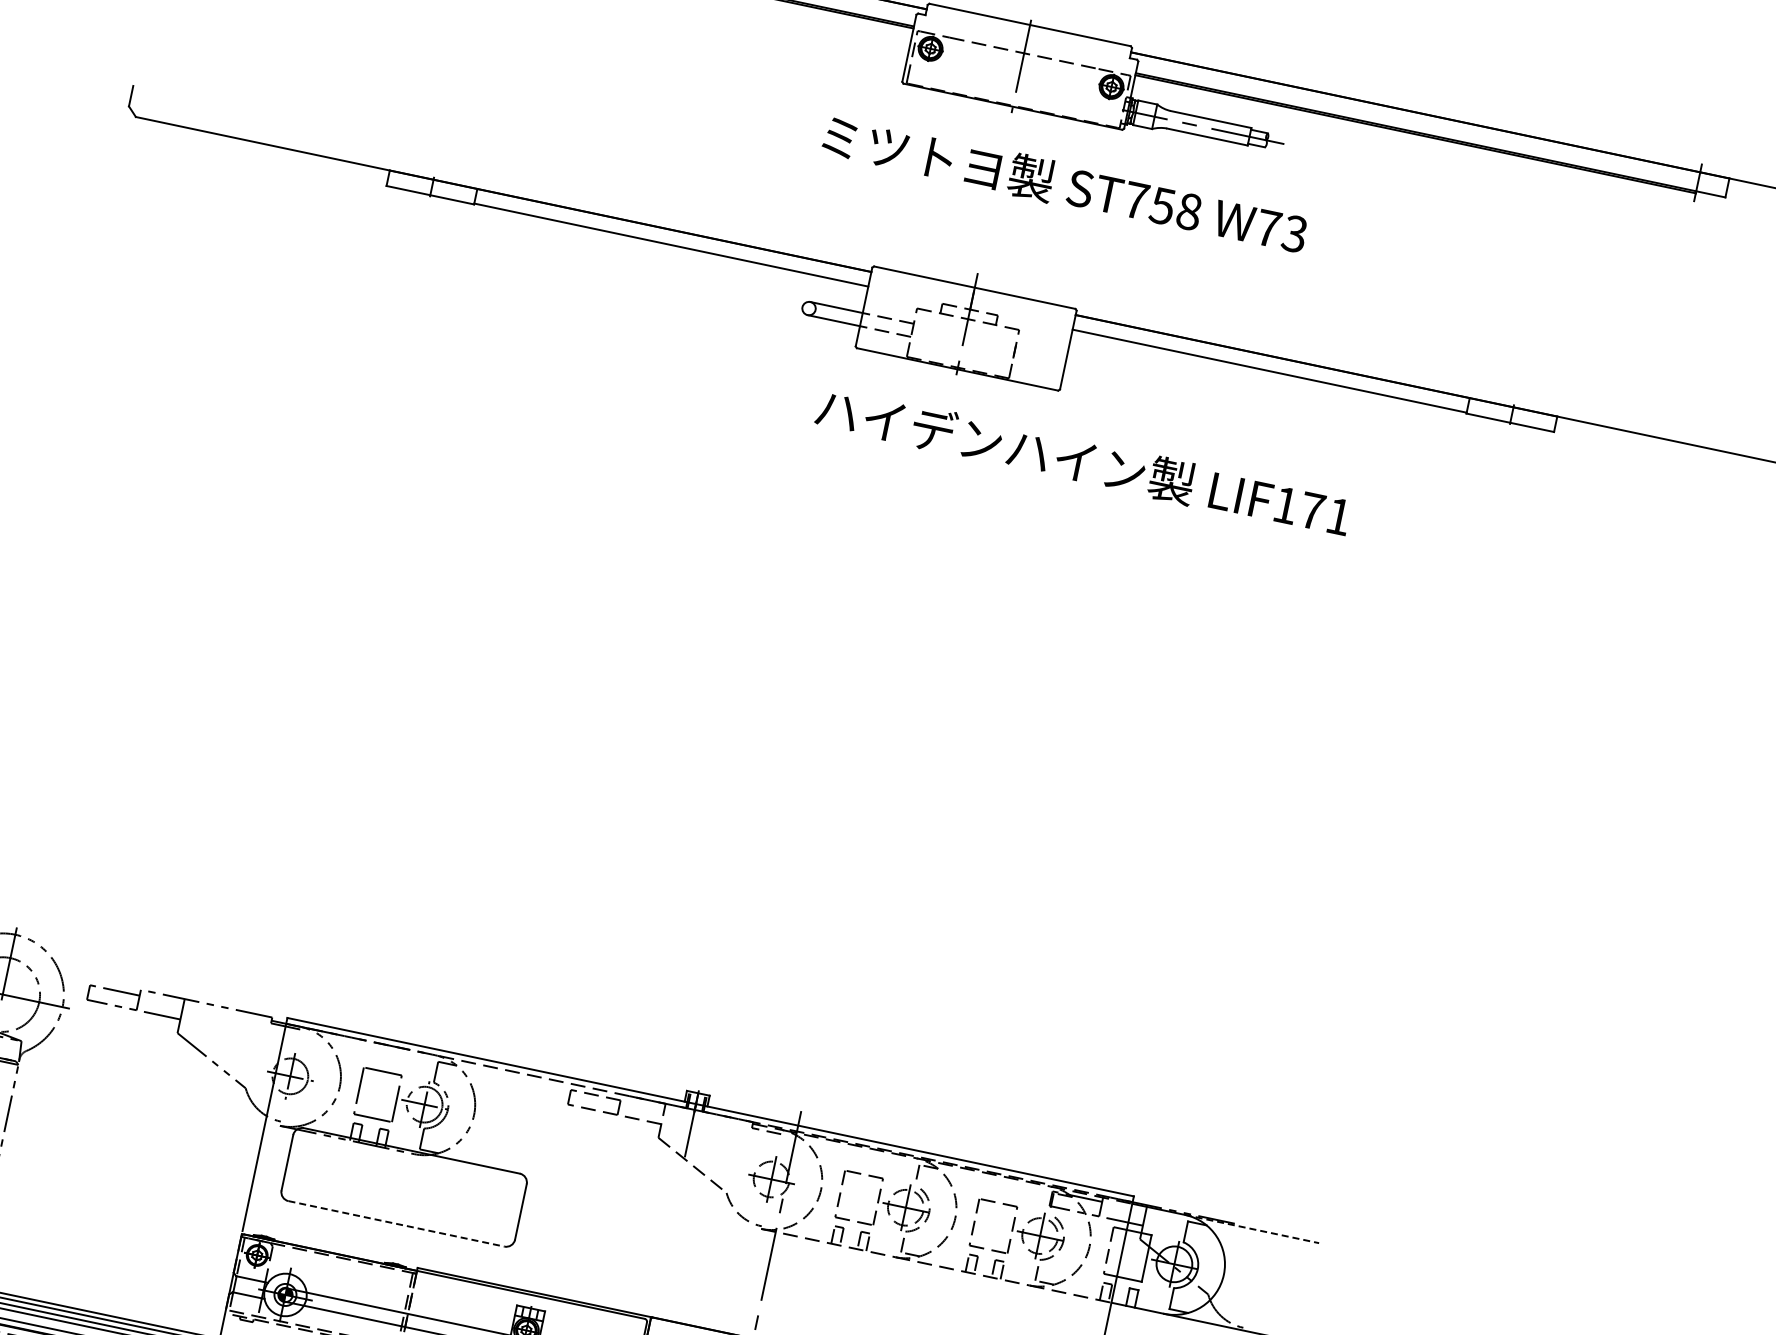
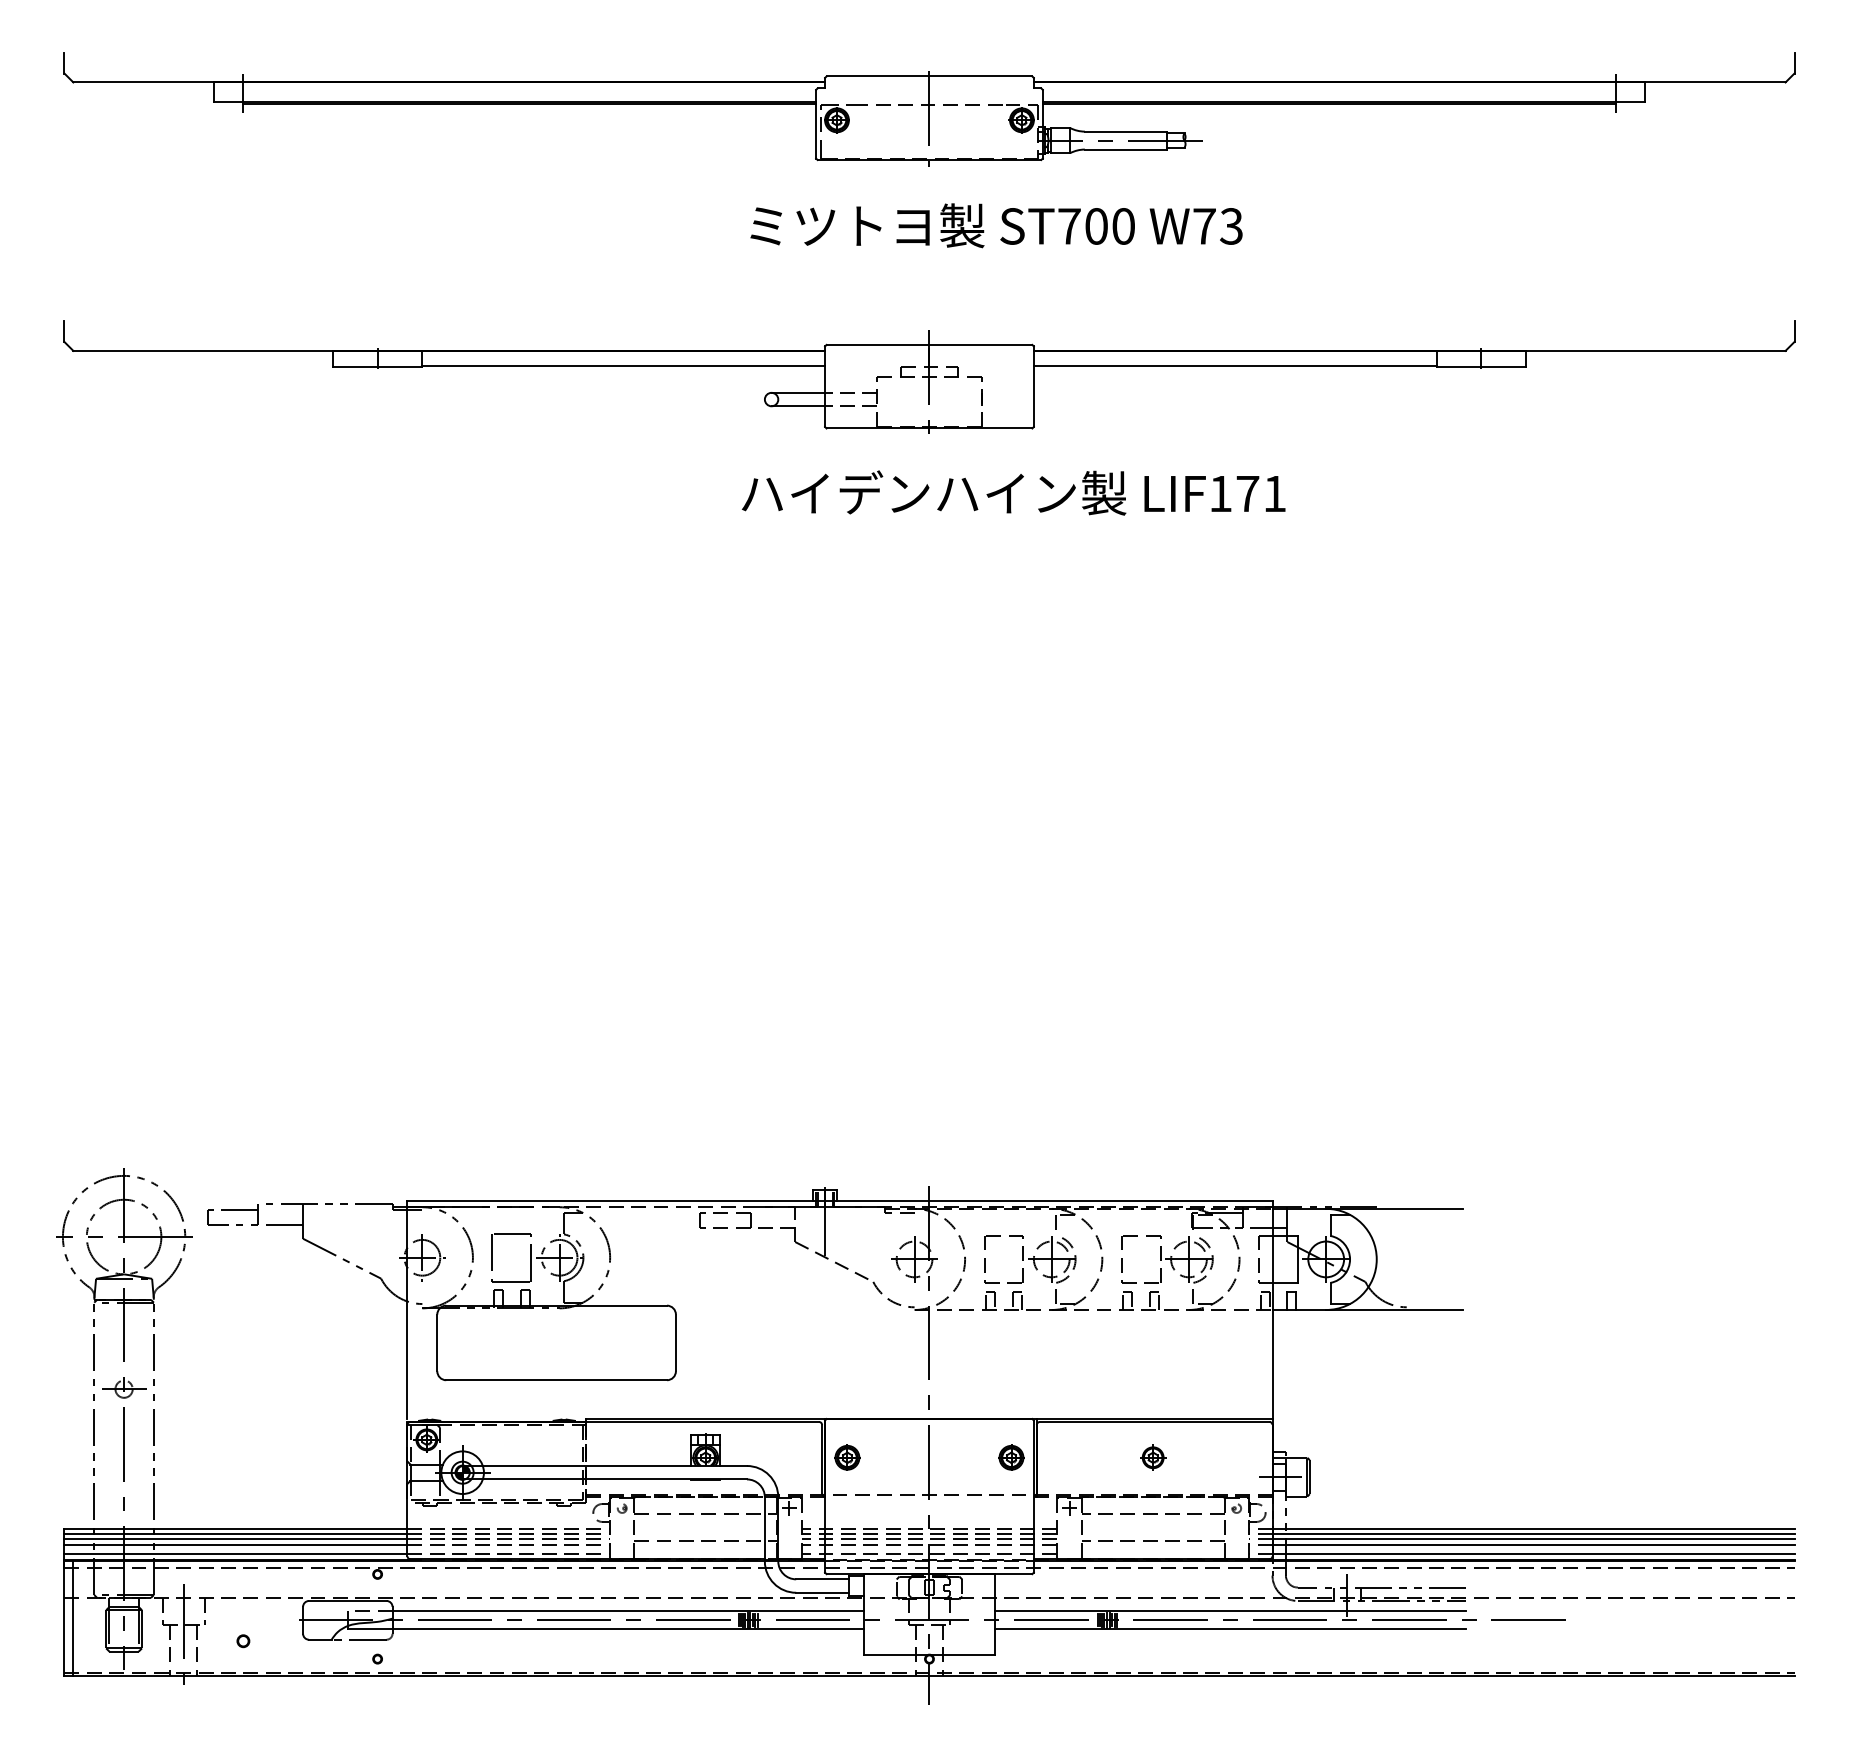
text: (1175, 208) -> (1109, 226), ST758 -> ST700
text: (1083, 461) -> (1013, 492), moved
line: (397, 1224) -> (557, 1380), dashed -> solid
line: (1251, 1228) -> (1394, 1208), dashed -> solid

